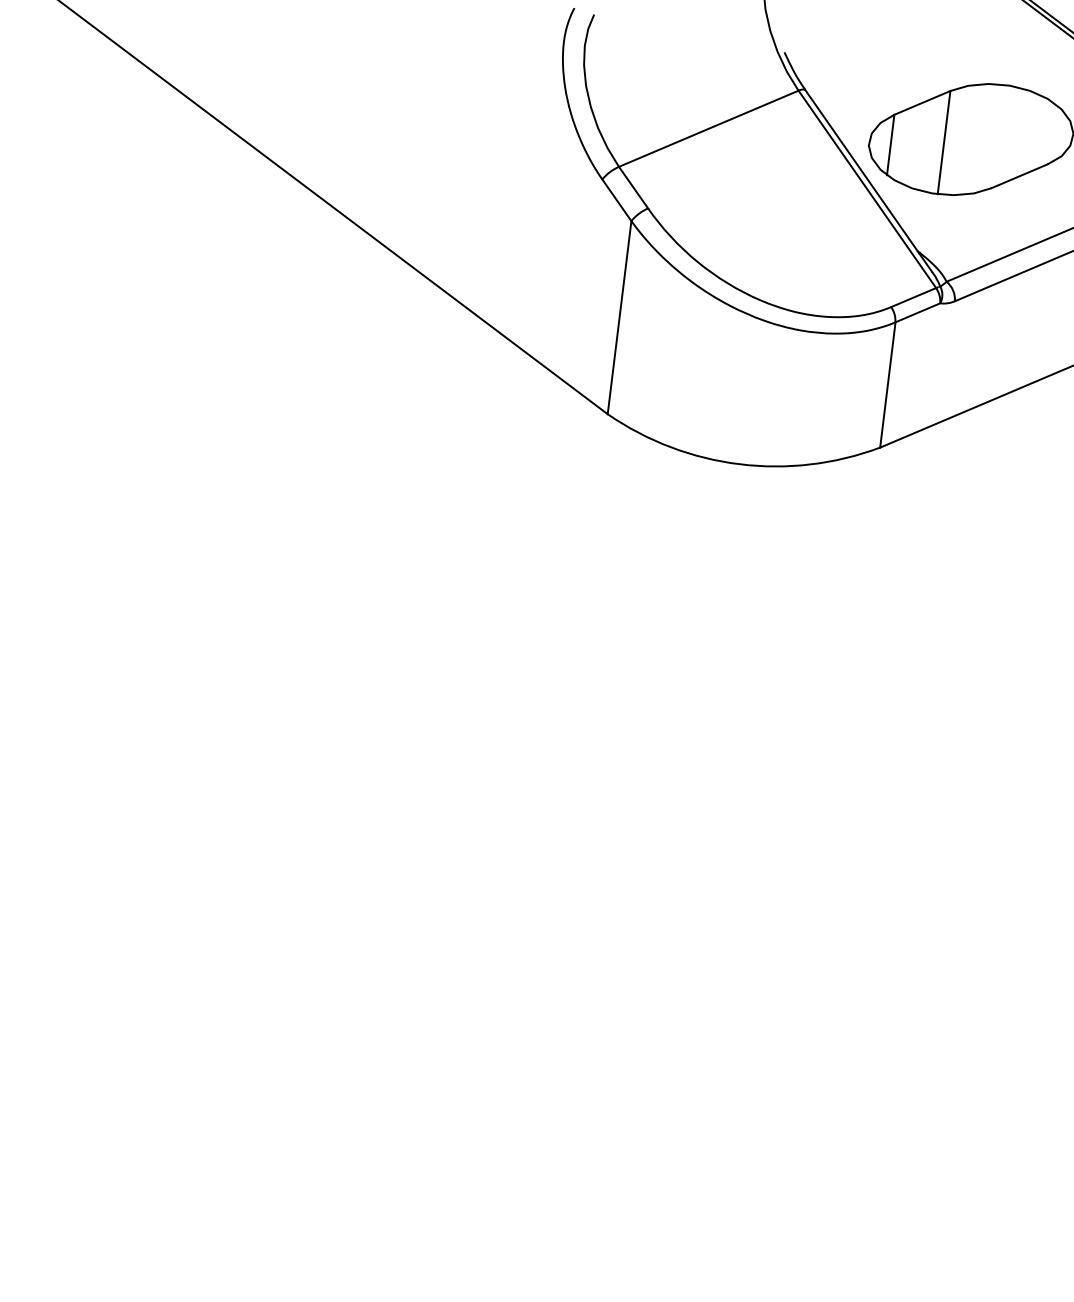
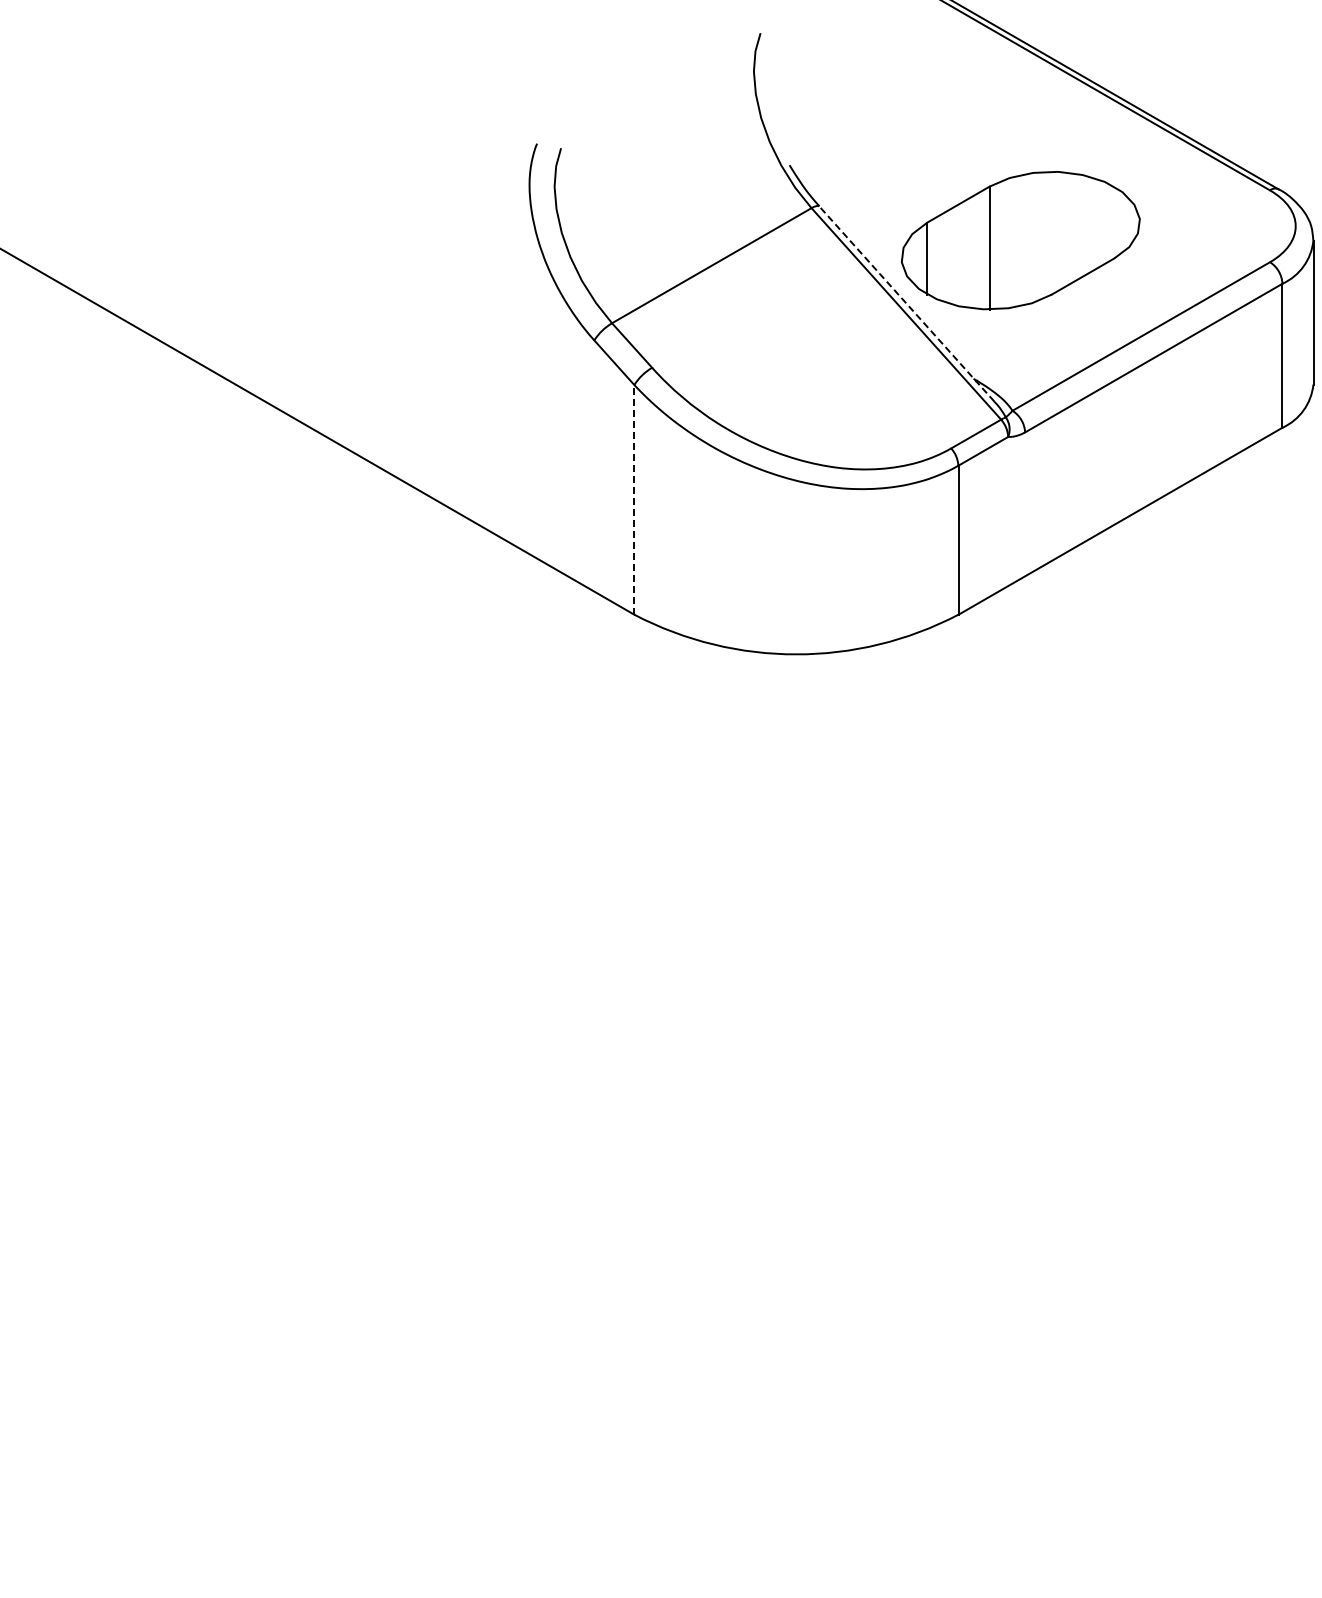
line: (868, 180) -> (906, 303), solid -> dashed
line: (619, 317) -> (634, 499), solid -> dashed

